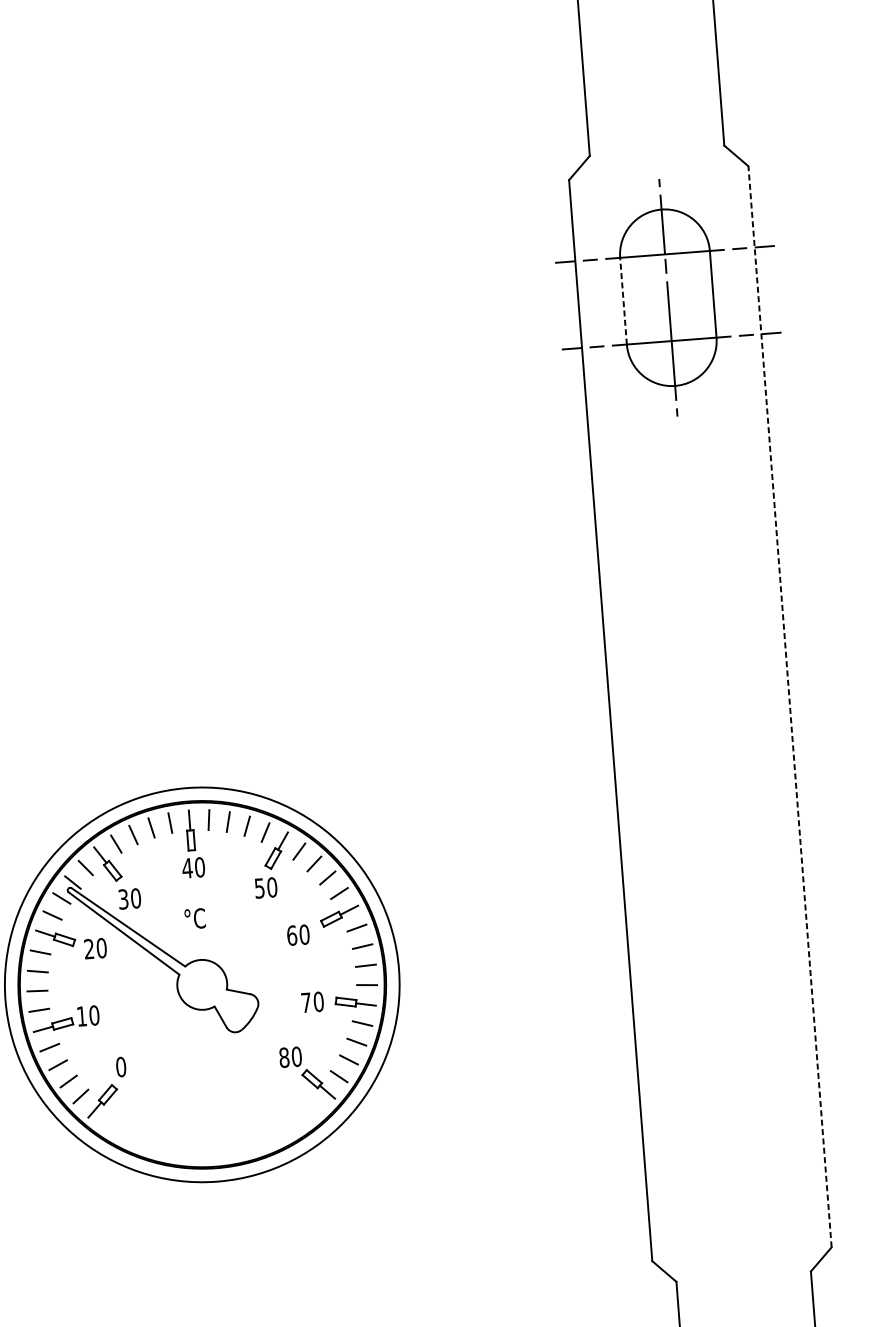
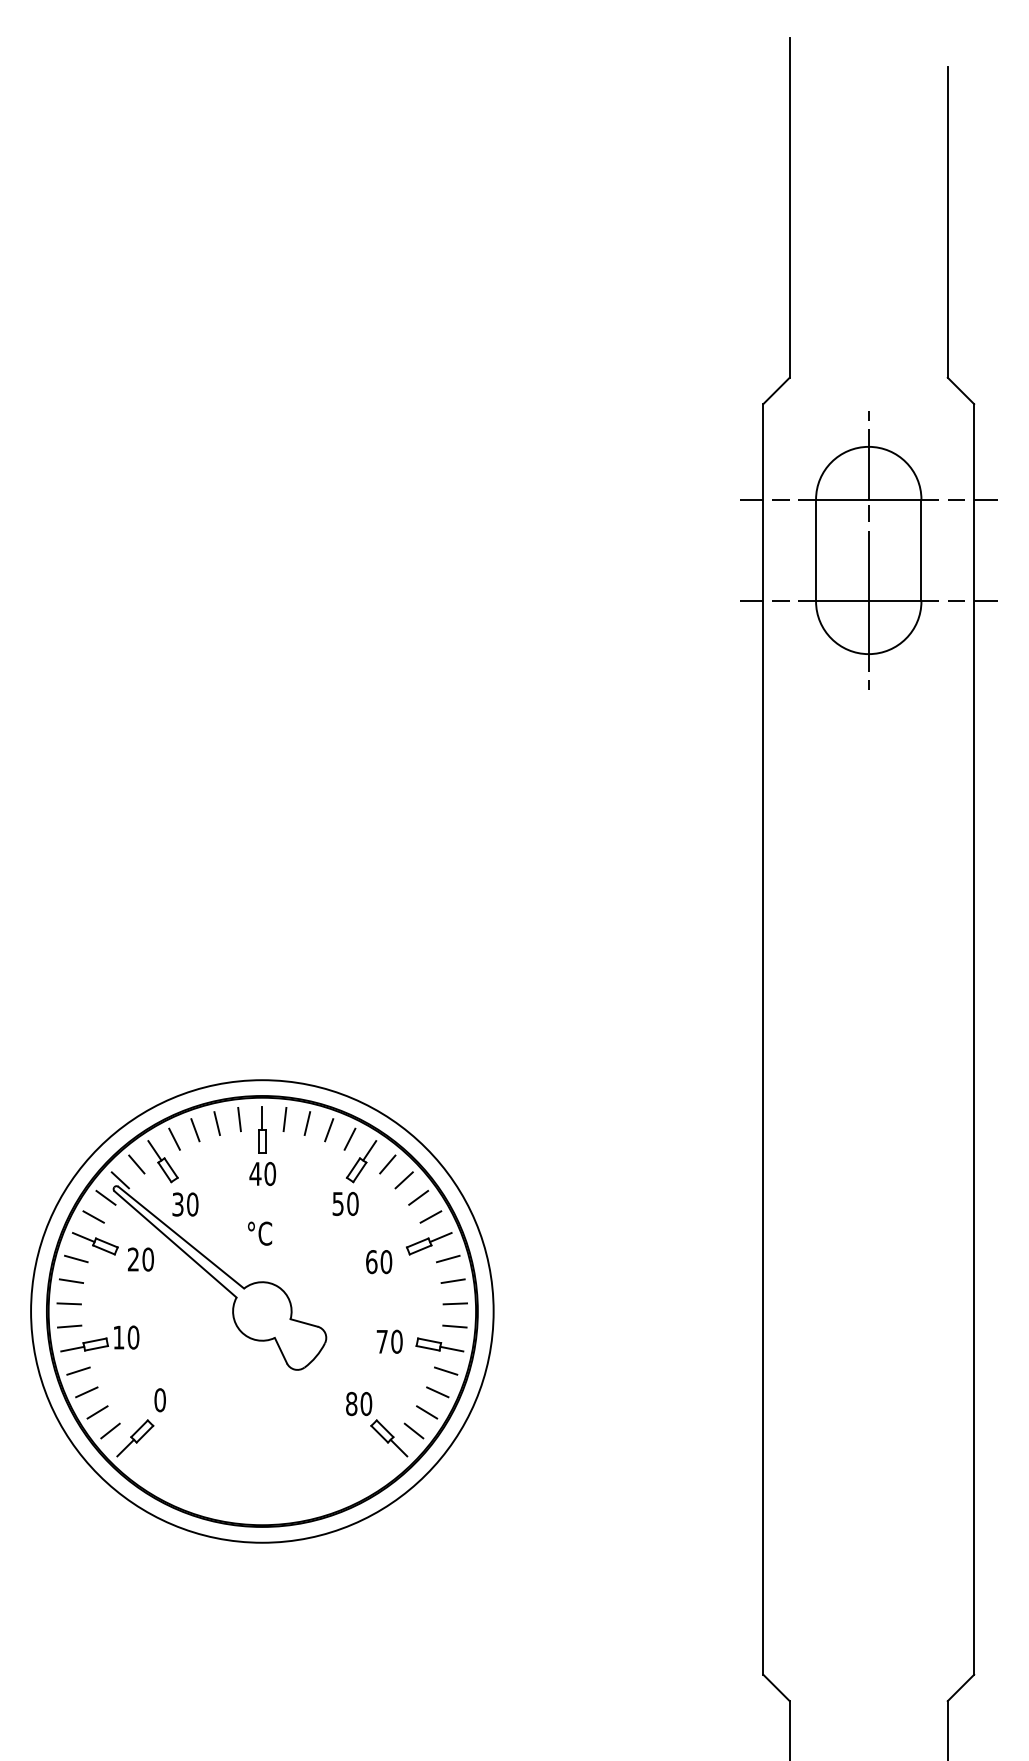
line: (623, 301) -> (816, 550), dashed -> solid
line: (790, 706) -> (974, 1038), dashed -> solid

